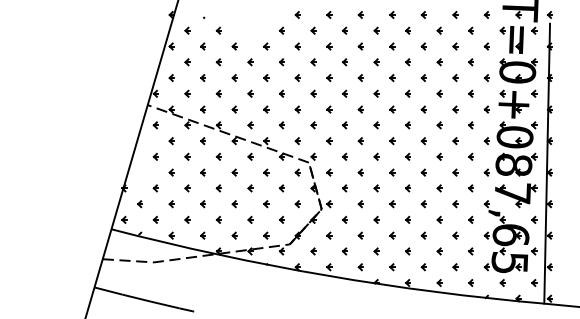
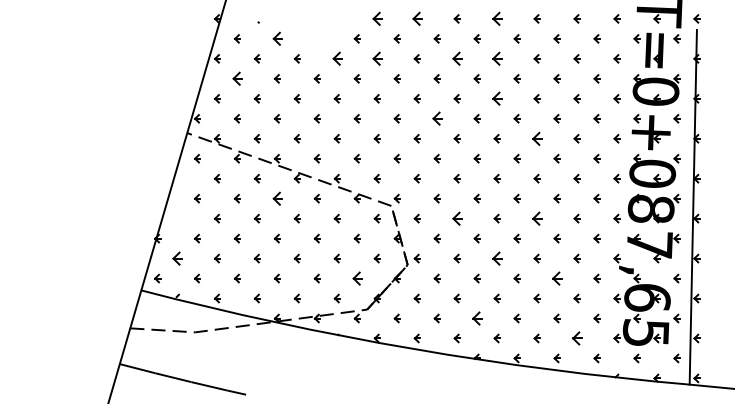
part: (297, 14) -> (376, 18), size x1.6
part: (328, 14) -> (416, 18), size x1.6
part: (391, 14) -> (496, 18), size x1.6
part: (218, 30) -> (276, 38), size x1.6
part: (265, 46) -> (336, 58), size x1.6
part: (297, 46) -> (376, 58), size x1.6
part: (360, 46) -> (456, 58), size x1.6
part: (391, 46) -> (496, 58), size x1.6
part: (187, 62) -> (237, 78), size x1.6
part: (391, 77) -> (496, 98), size x1.6
part: (344, 93) -> (436, 118), size x1.6
part: (423, 109) -> (536, 138), size x1.6
part: (218, 156) -> (276, 198), size x1.6
part: (360, 172) -> (456, 218), size x1.6
part: (423, 172) -> (536, 218), size x1.6
part: (140, 204) -> (177, 258), size x1.6
part: (391, 204) -> (496, 258), size x1.6
part: (281, 219) -> (356, 278), size x1.6
part: (439, 219) -> (556, 278), size x1.6
part: (376, 251) -> (476, 318), size x1.6
part: (454, 267) -> (576, 338), size x1.6

